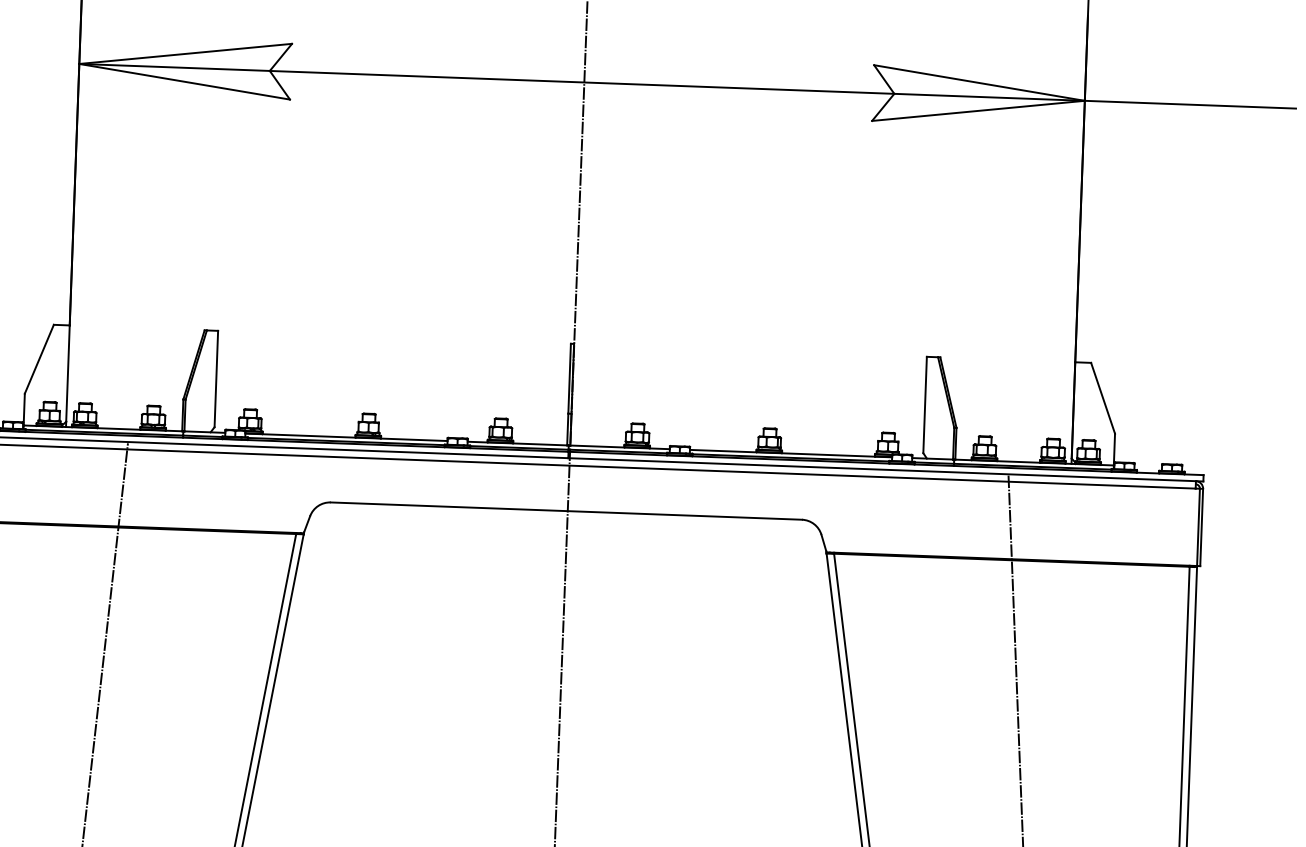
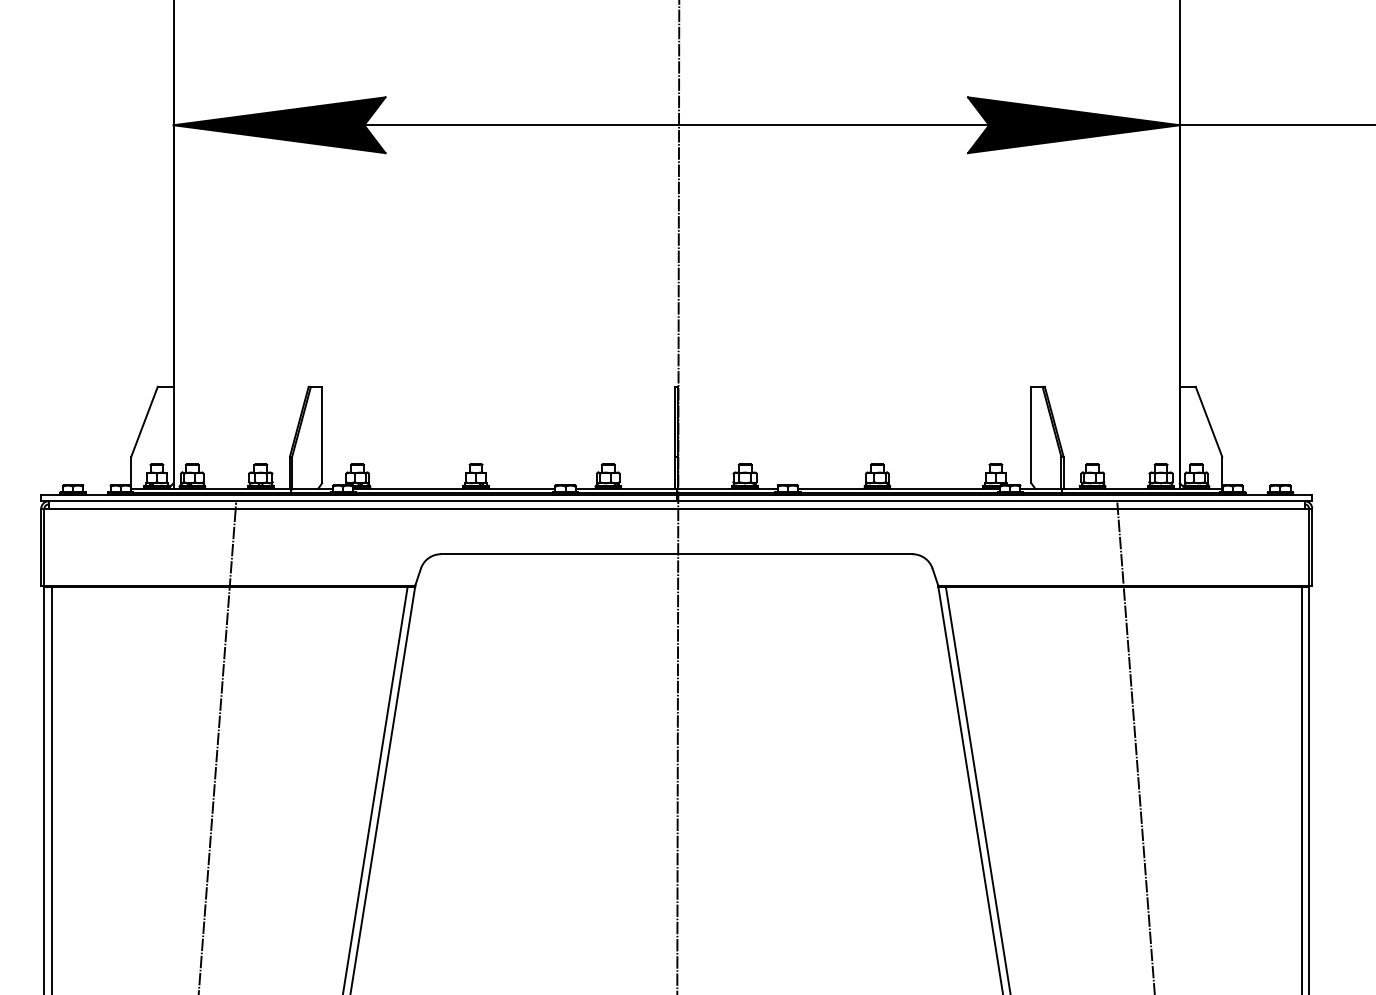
fill: (185, 68) -> (279, 125), added
fill: (978, 97) -> (1073, 125), added

